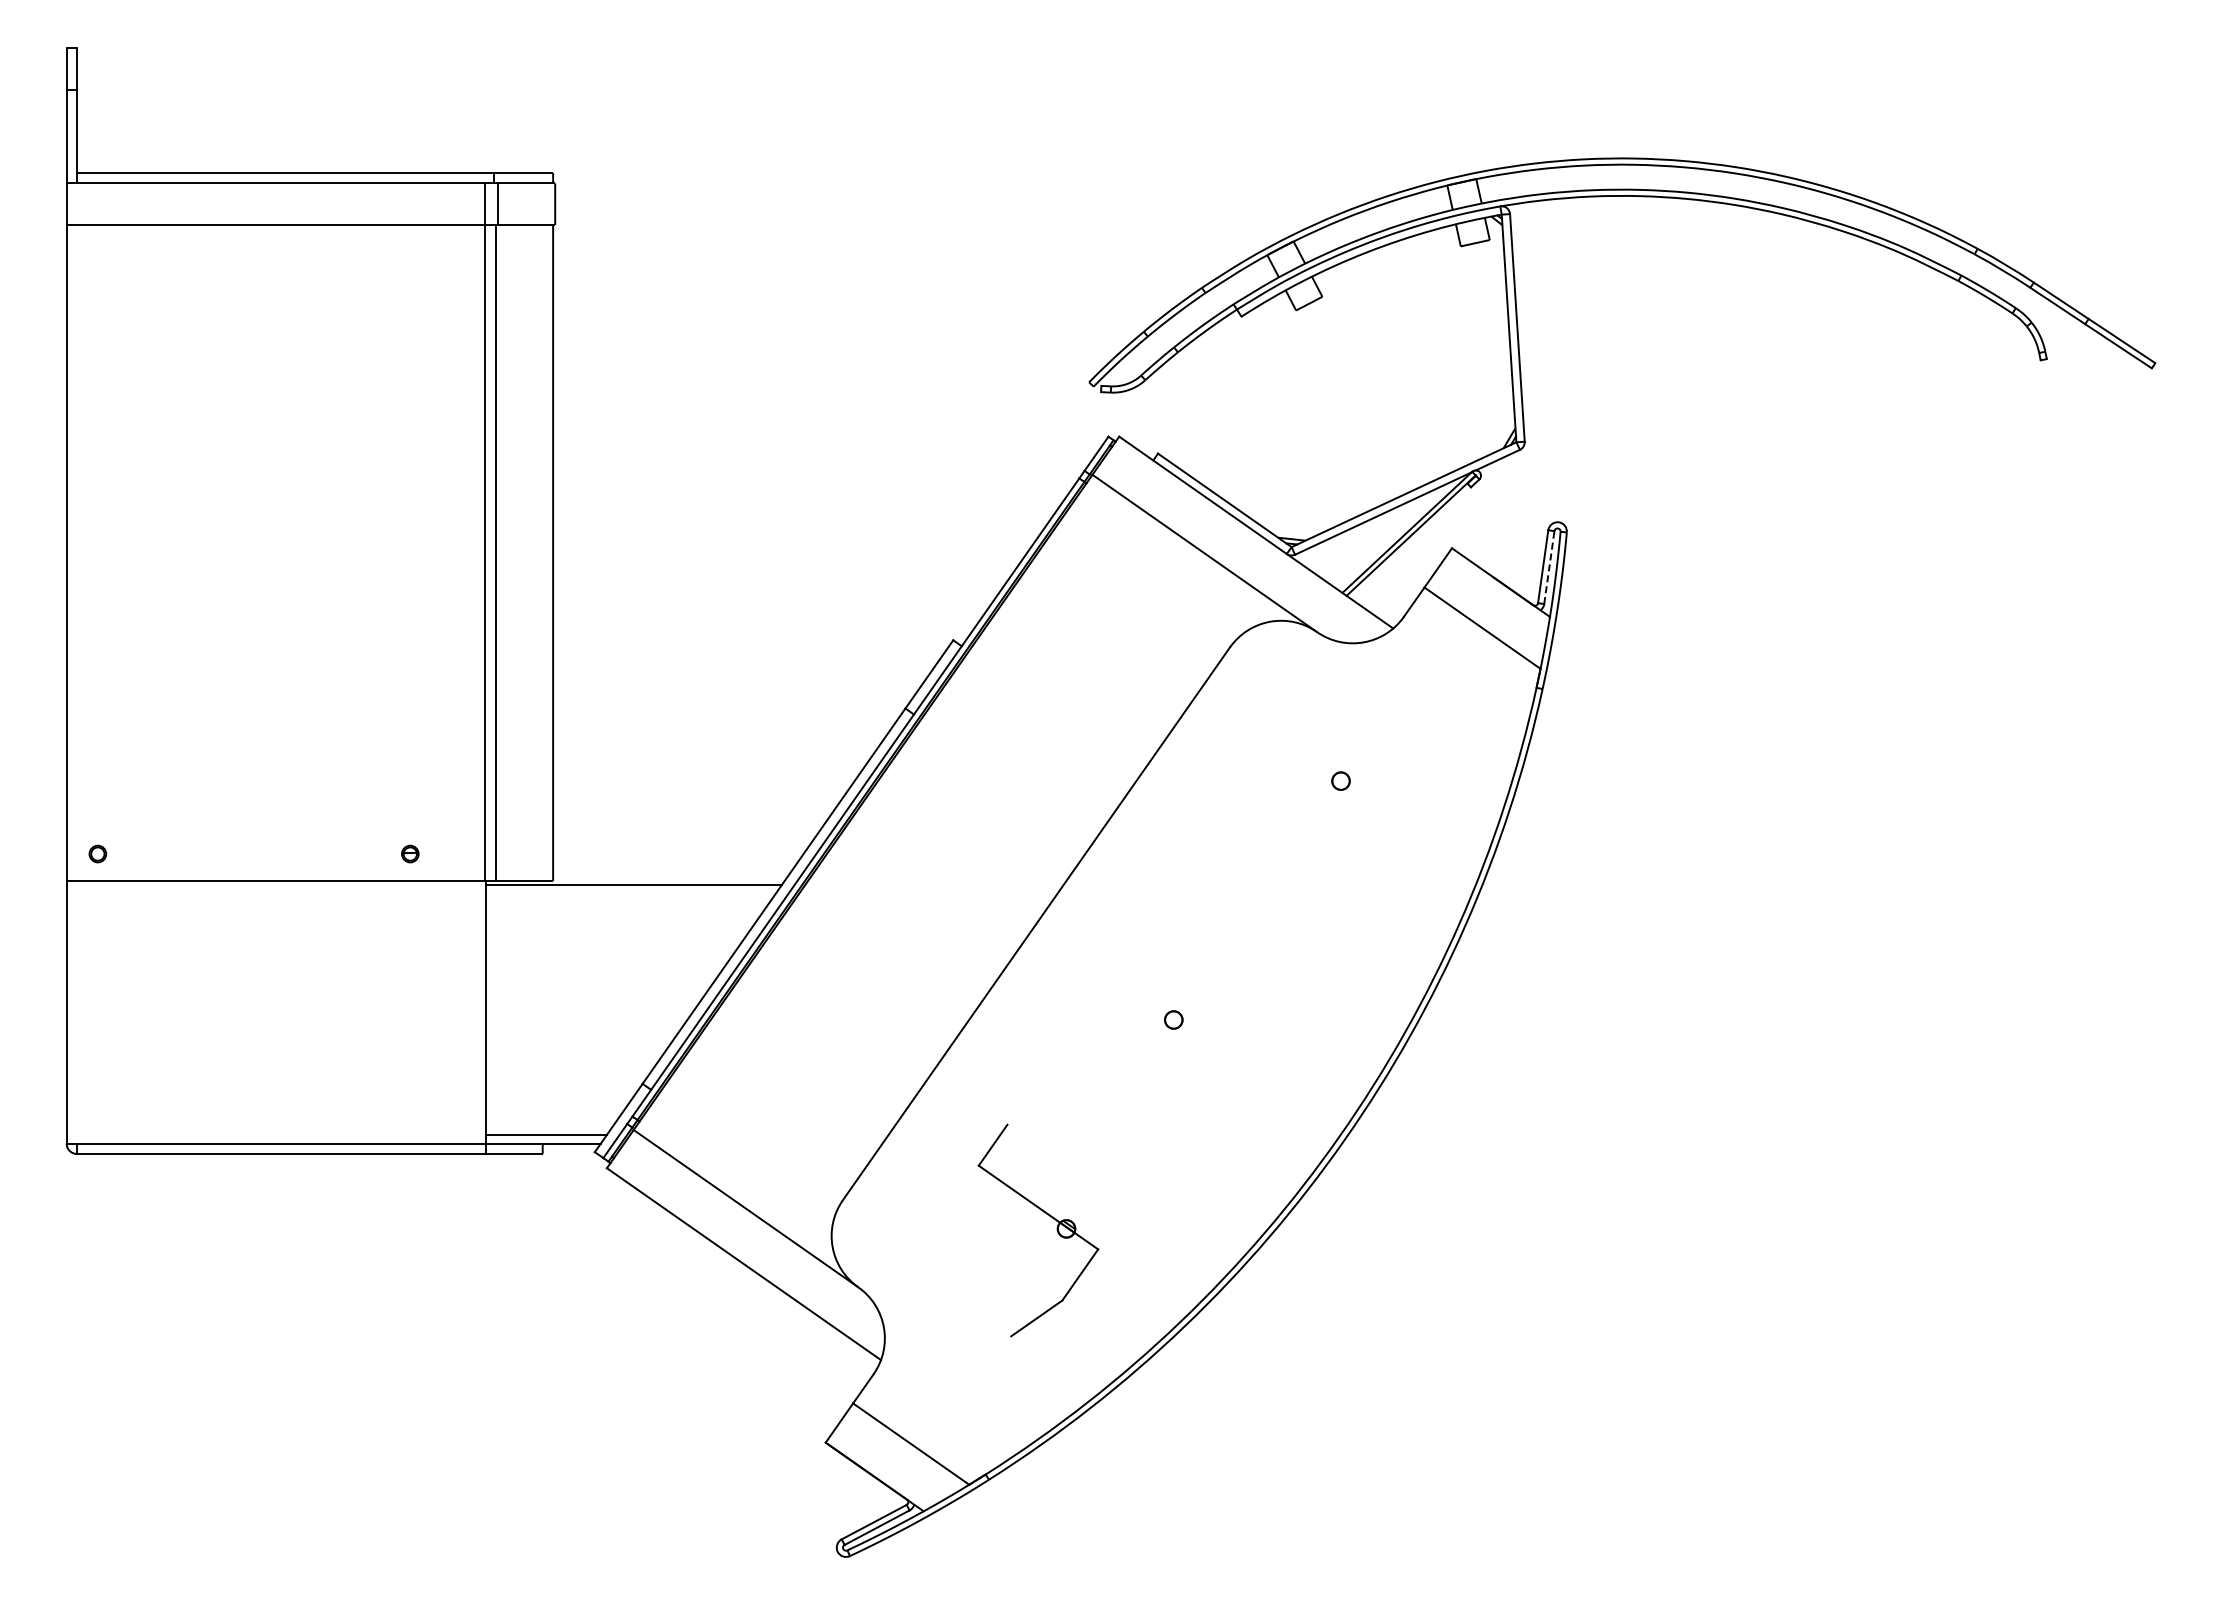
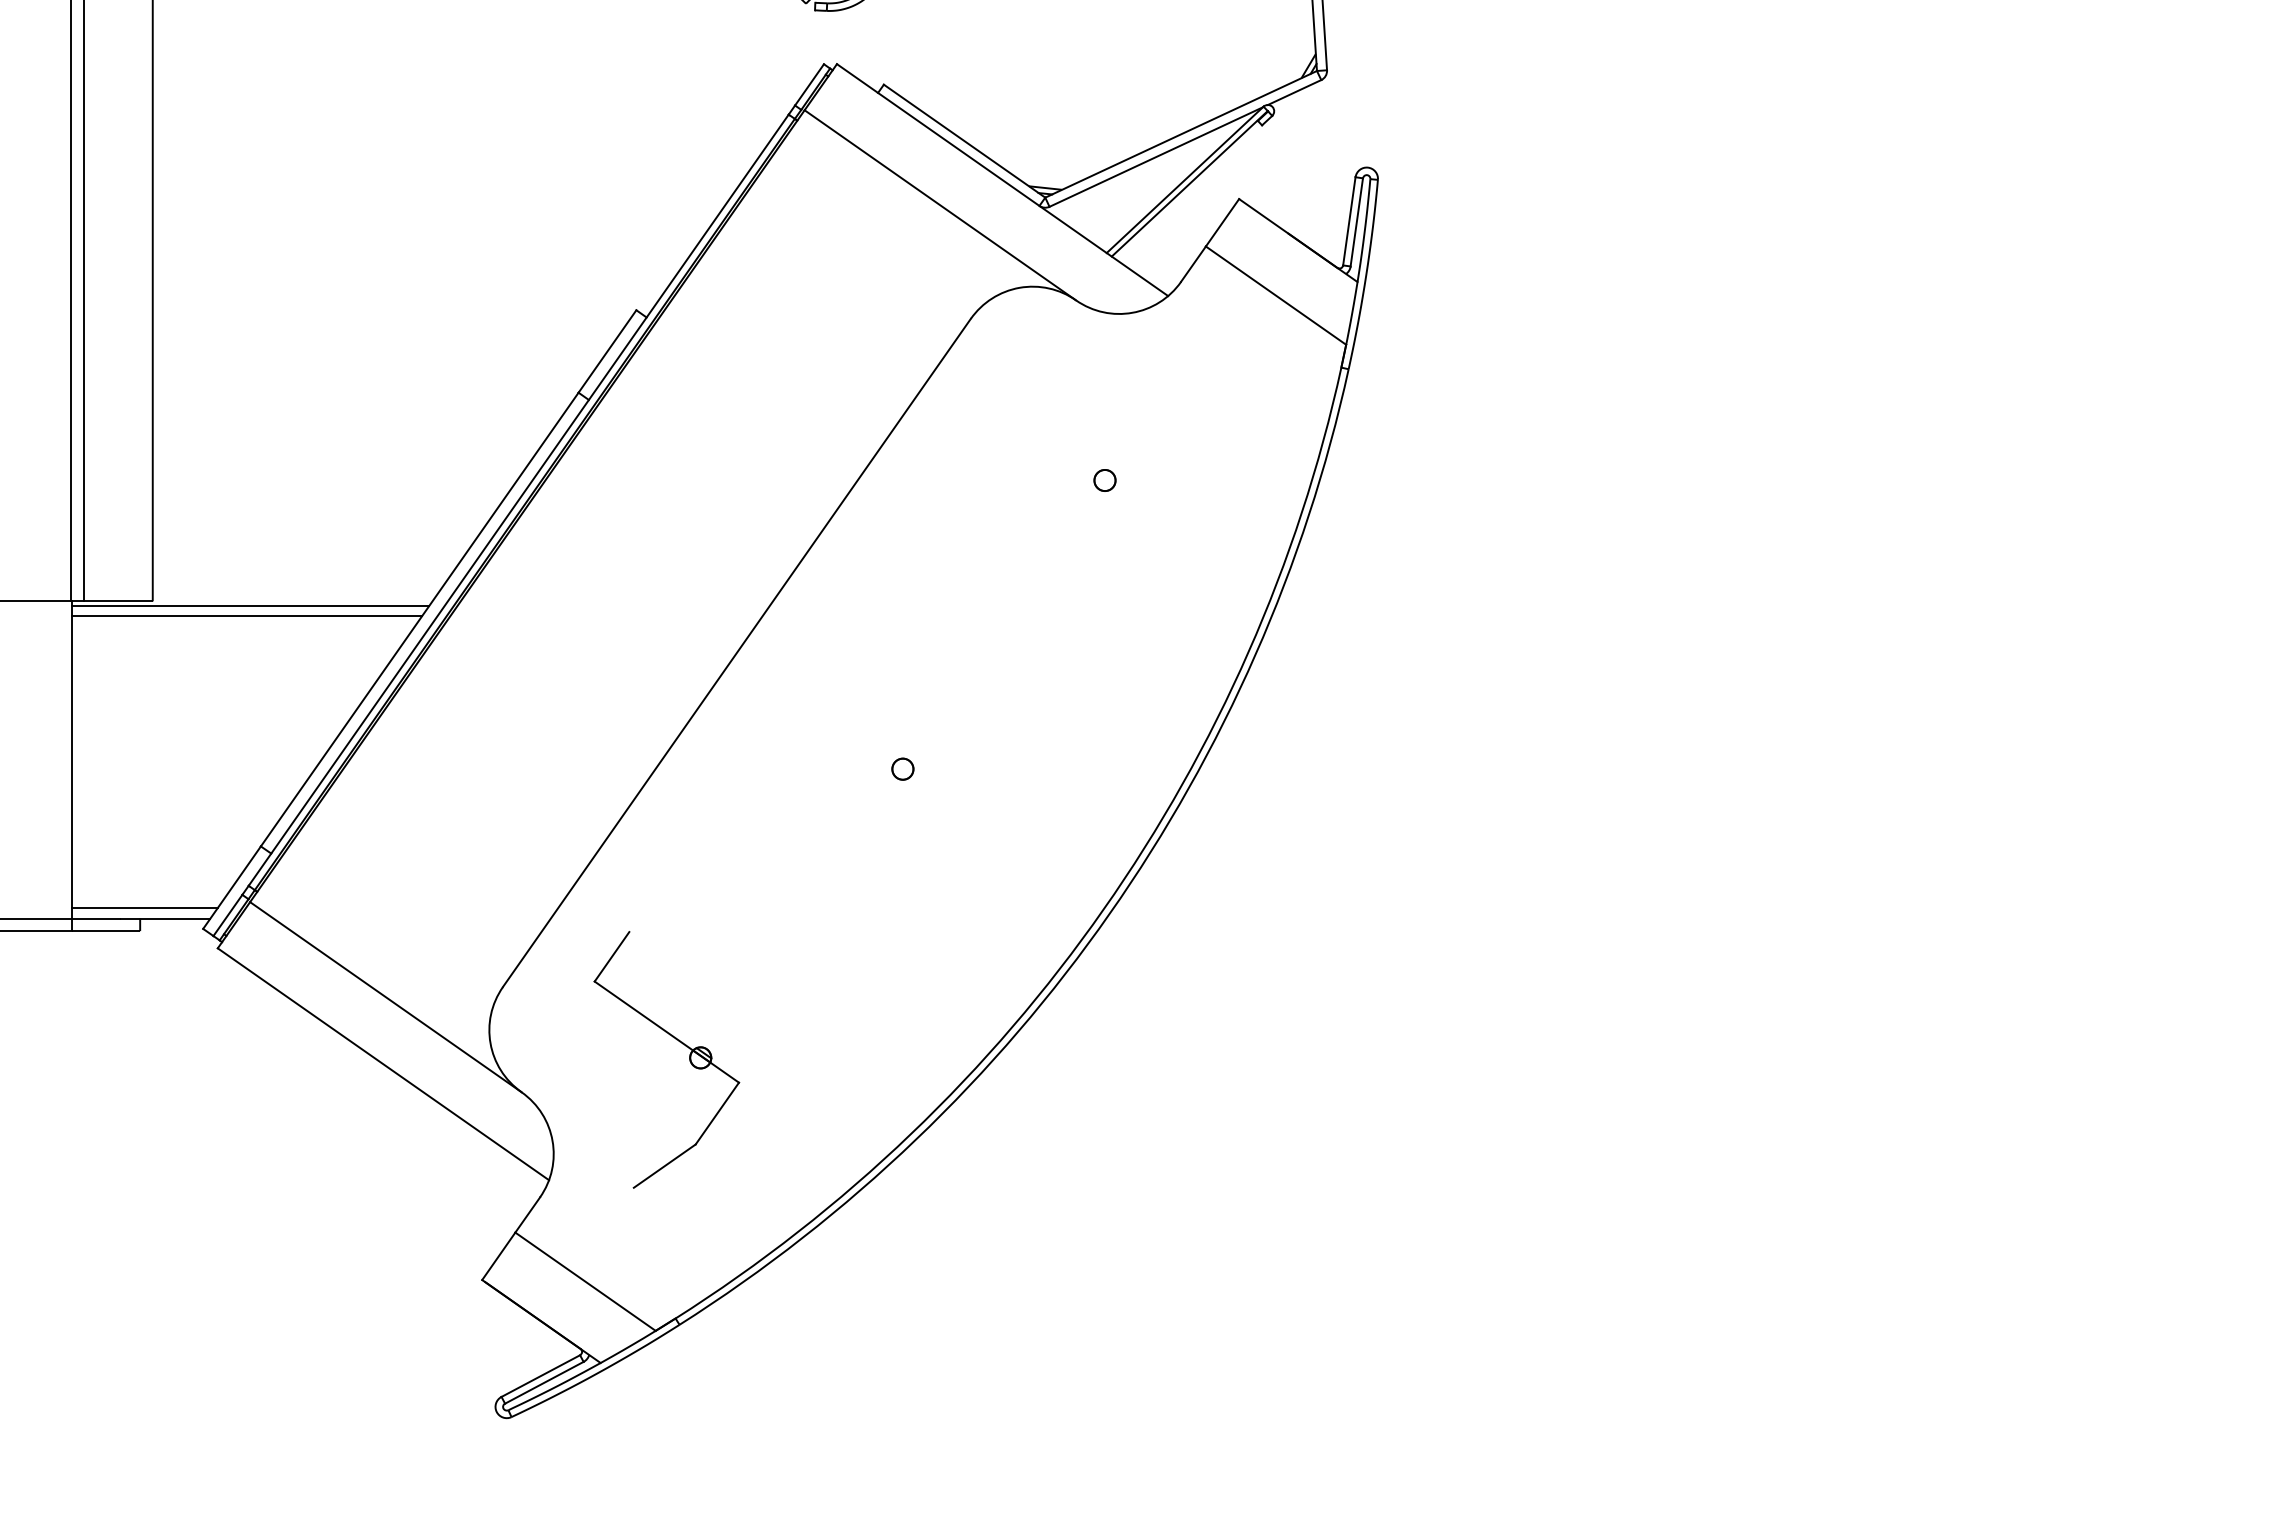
line: (1549, 567) -> (1356, 222), dashed -> solid
line: (630, 893) -> (246, 616), added
part: (1050, 1217) -> (681, 1044), moved

